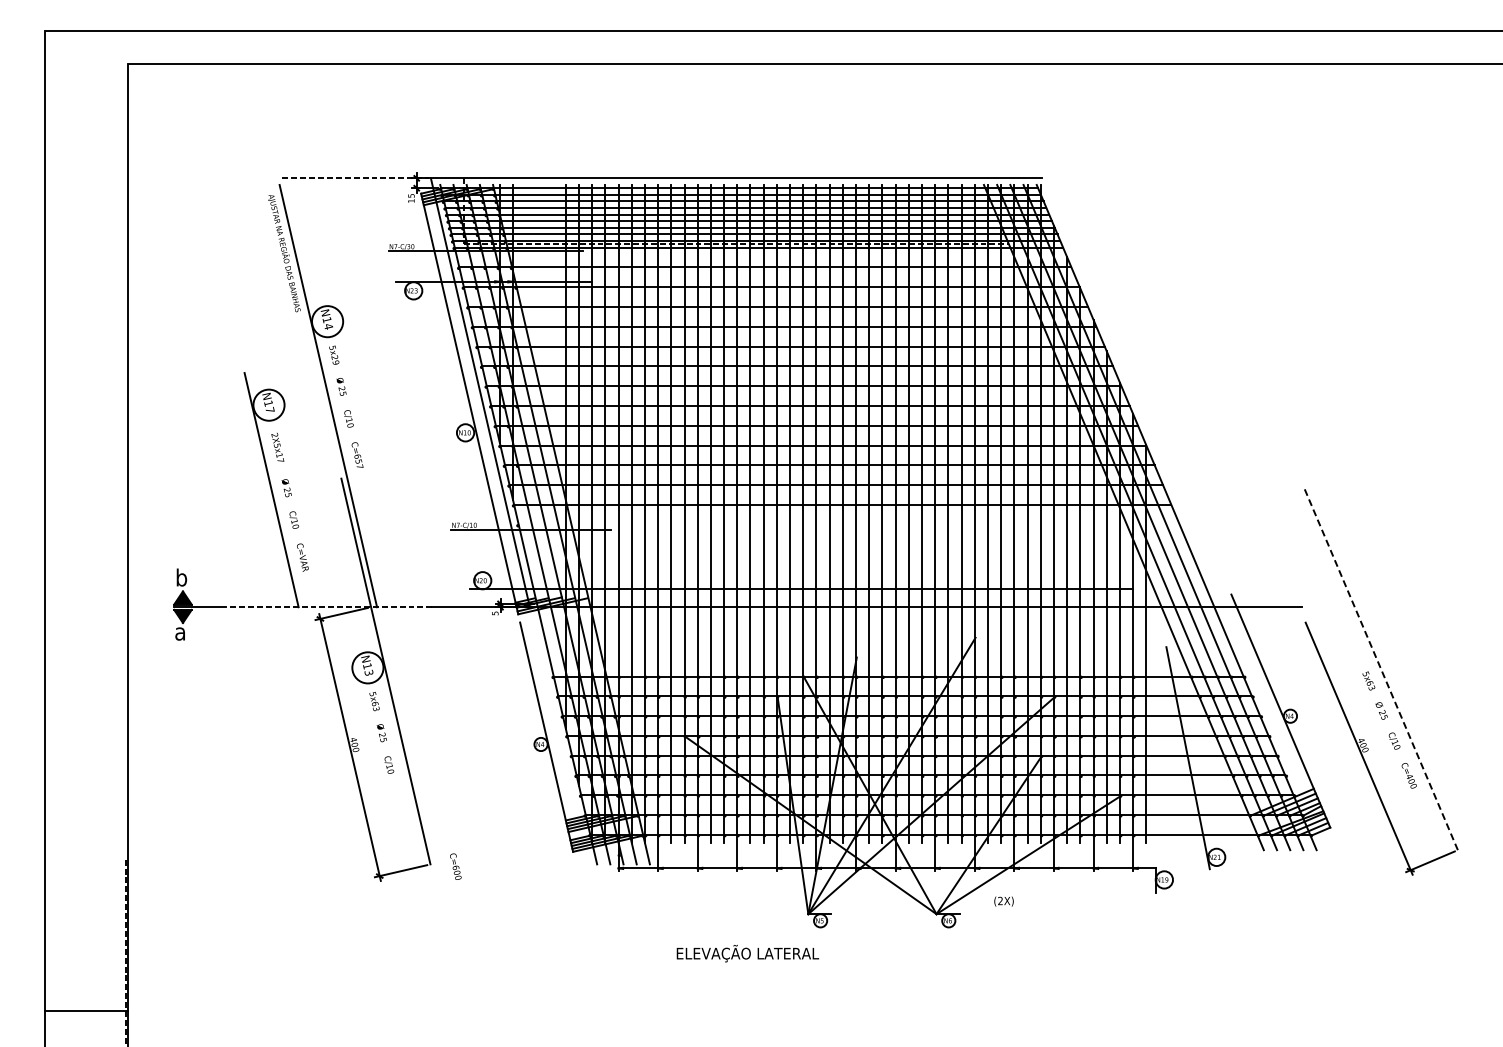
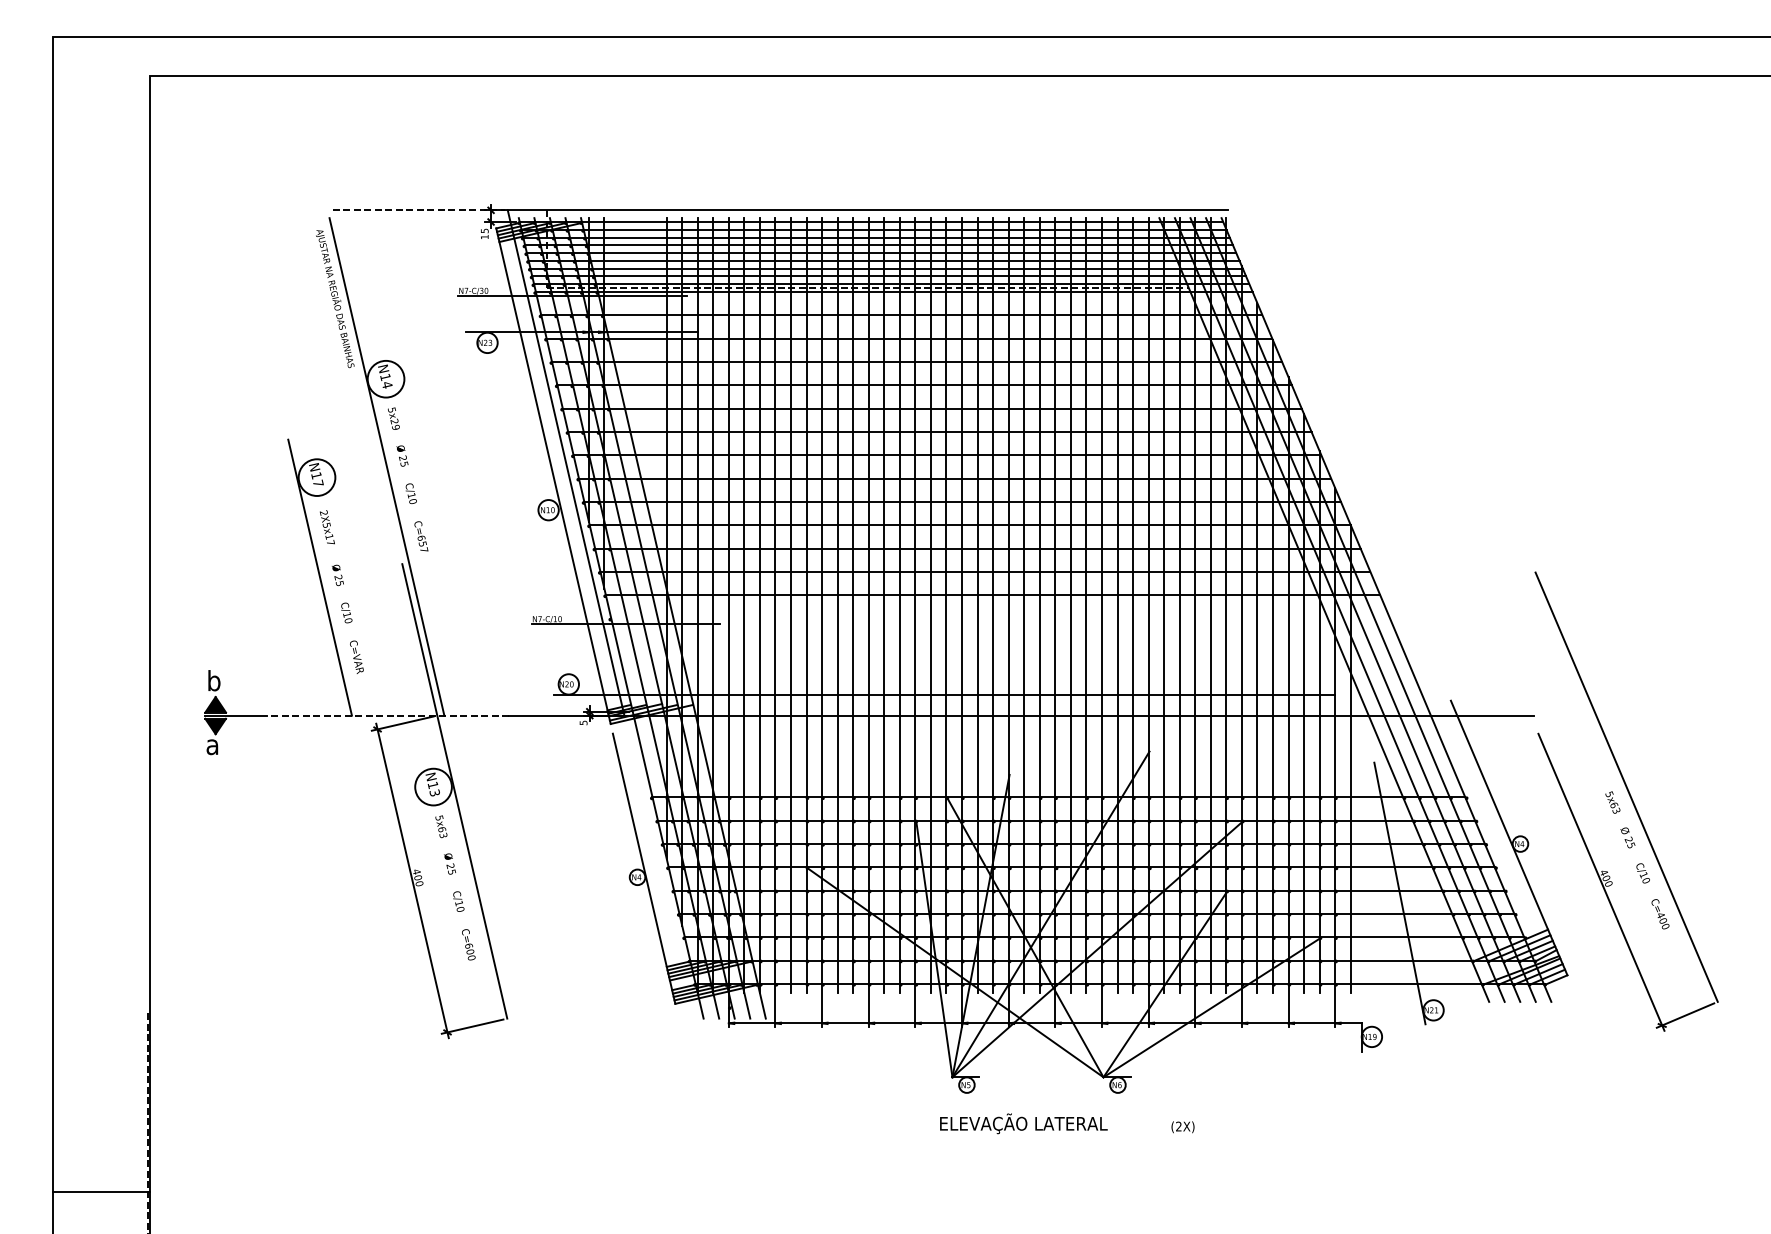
line: (1380, 667) -> (1626, 786), dashed -> solid
text: (455, 866) -> (468, 944), moved
text: (1003, 901) -> (1182, 1127), moved
text: (747, 953) -> (1023, 1123), moved

